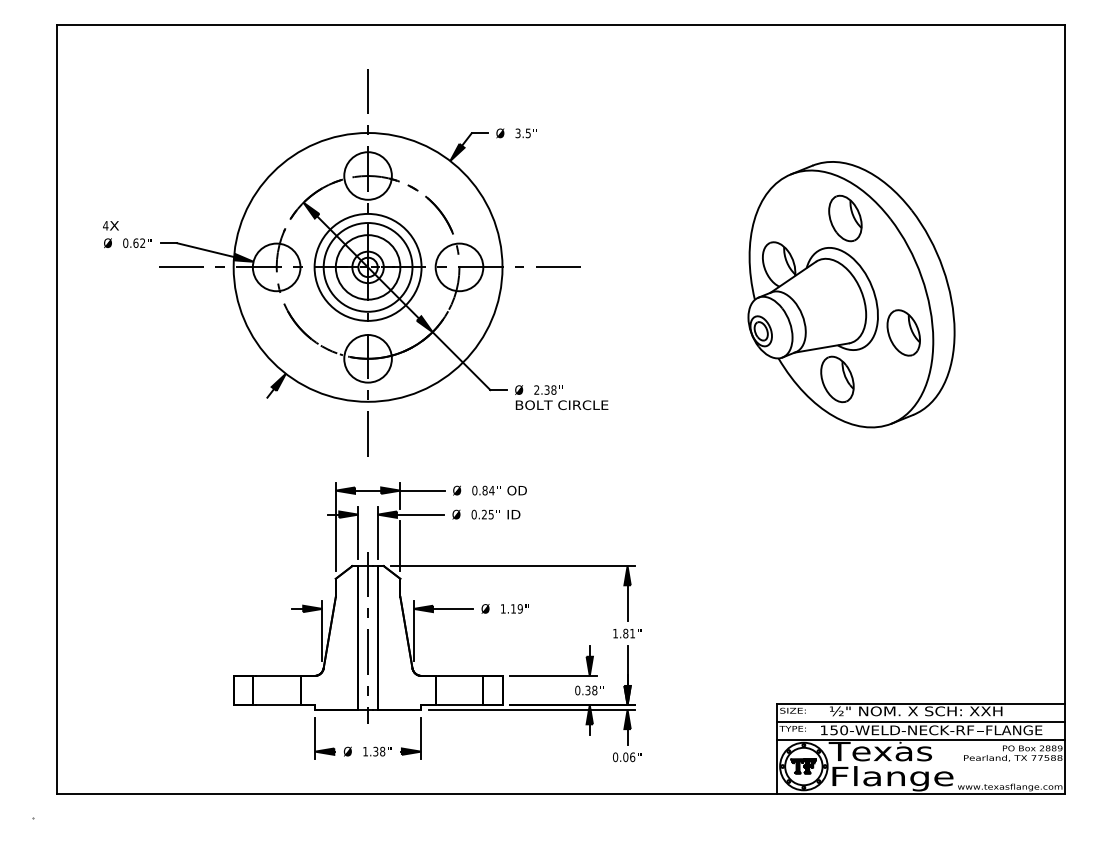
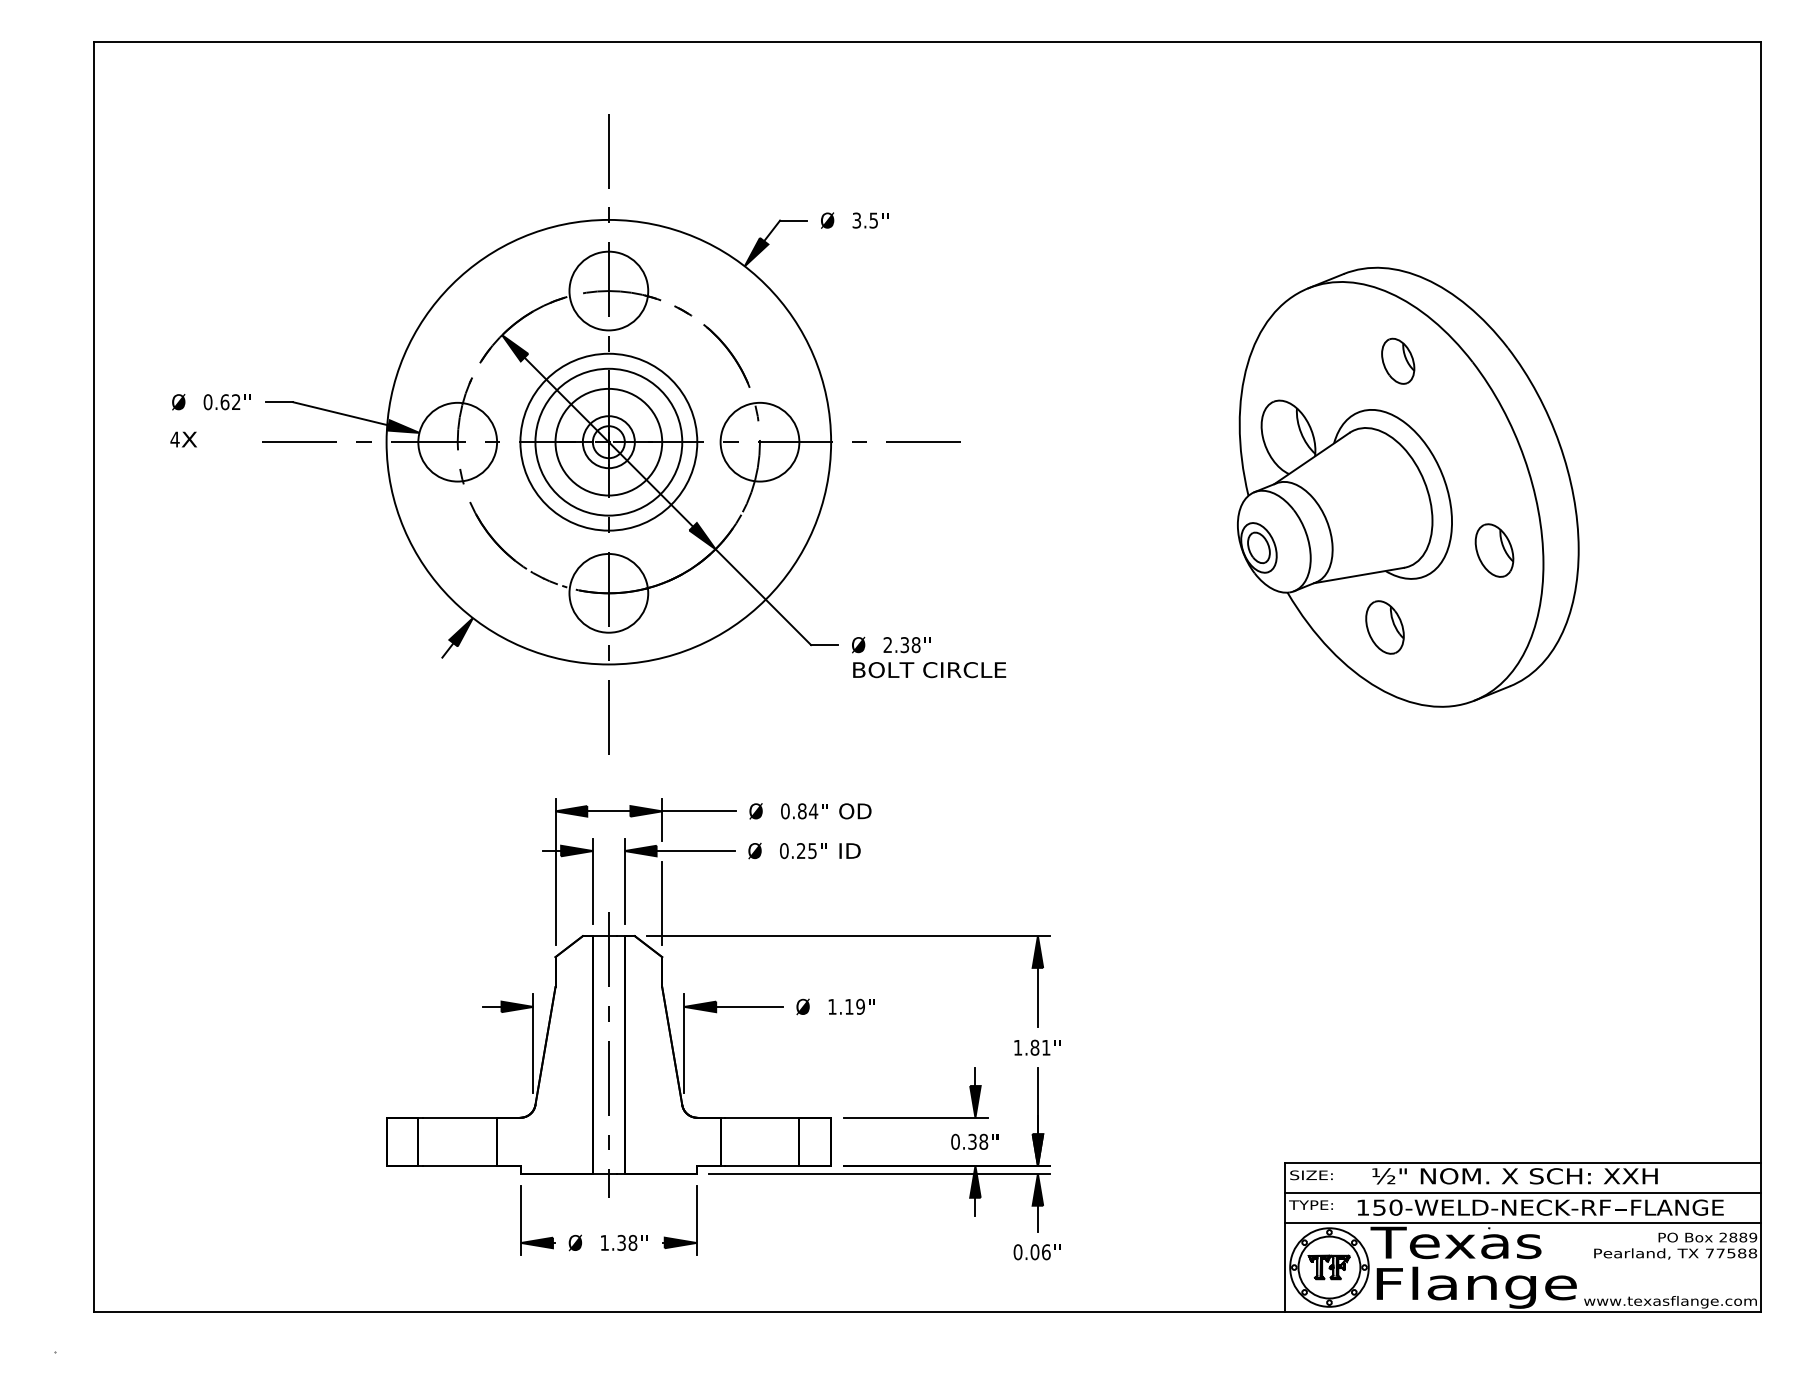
part: (845, 218) -> (1398, 361), size x0.6
text: (110, 225) -> (182, 439), moved
part: (903, 332) -> (1494, 549), size x0.7
part: (837, 379) -> (1385, 627), size x0.7

